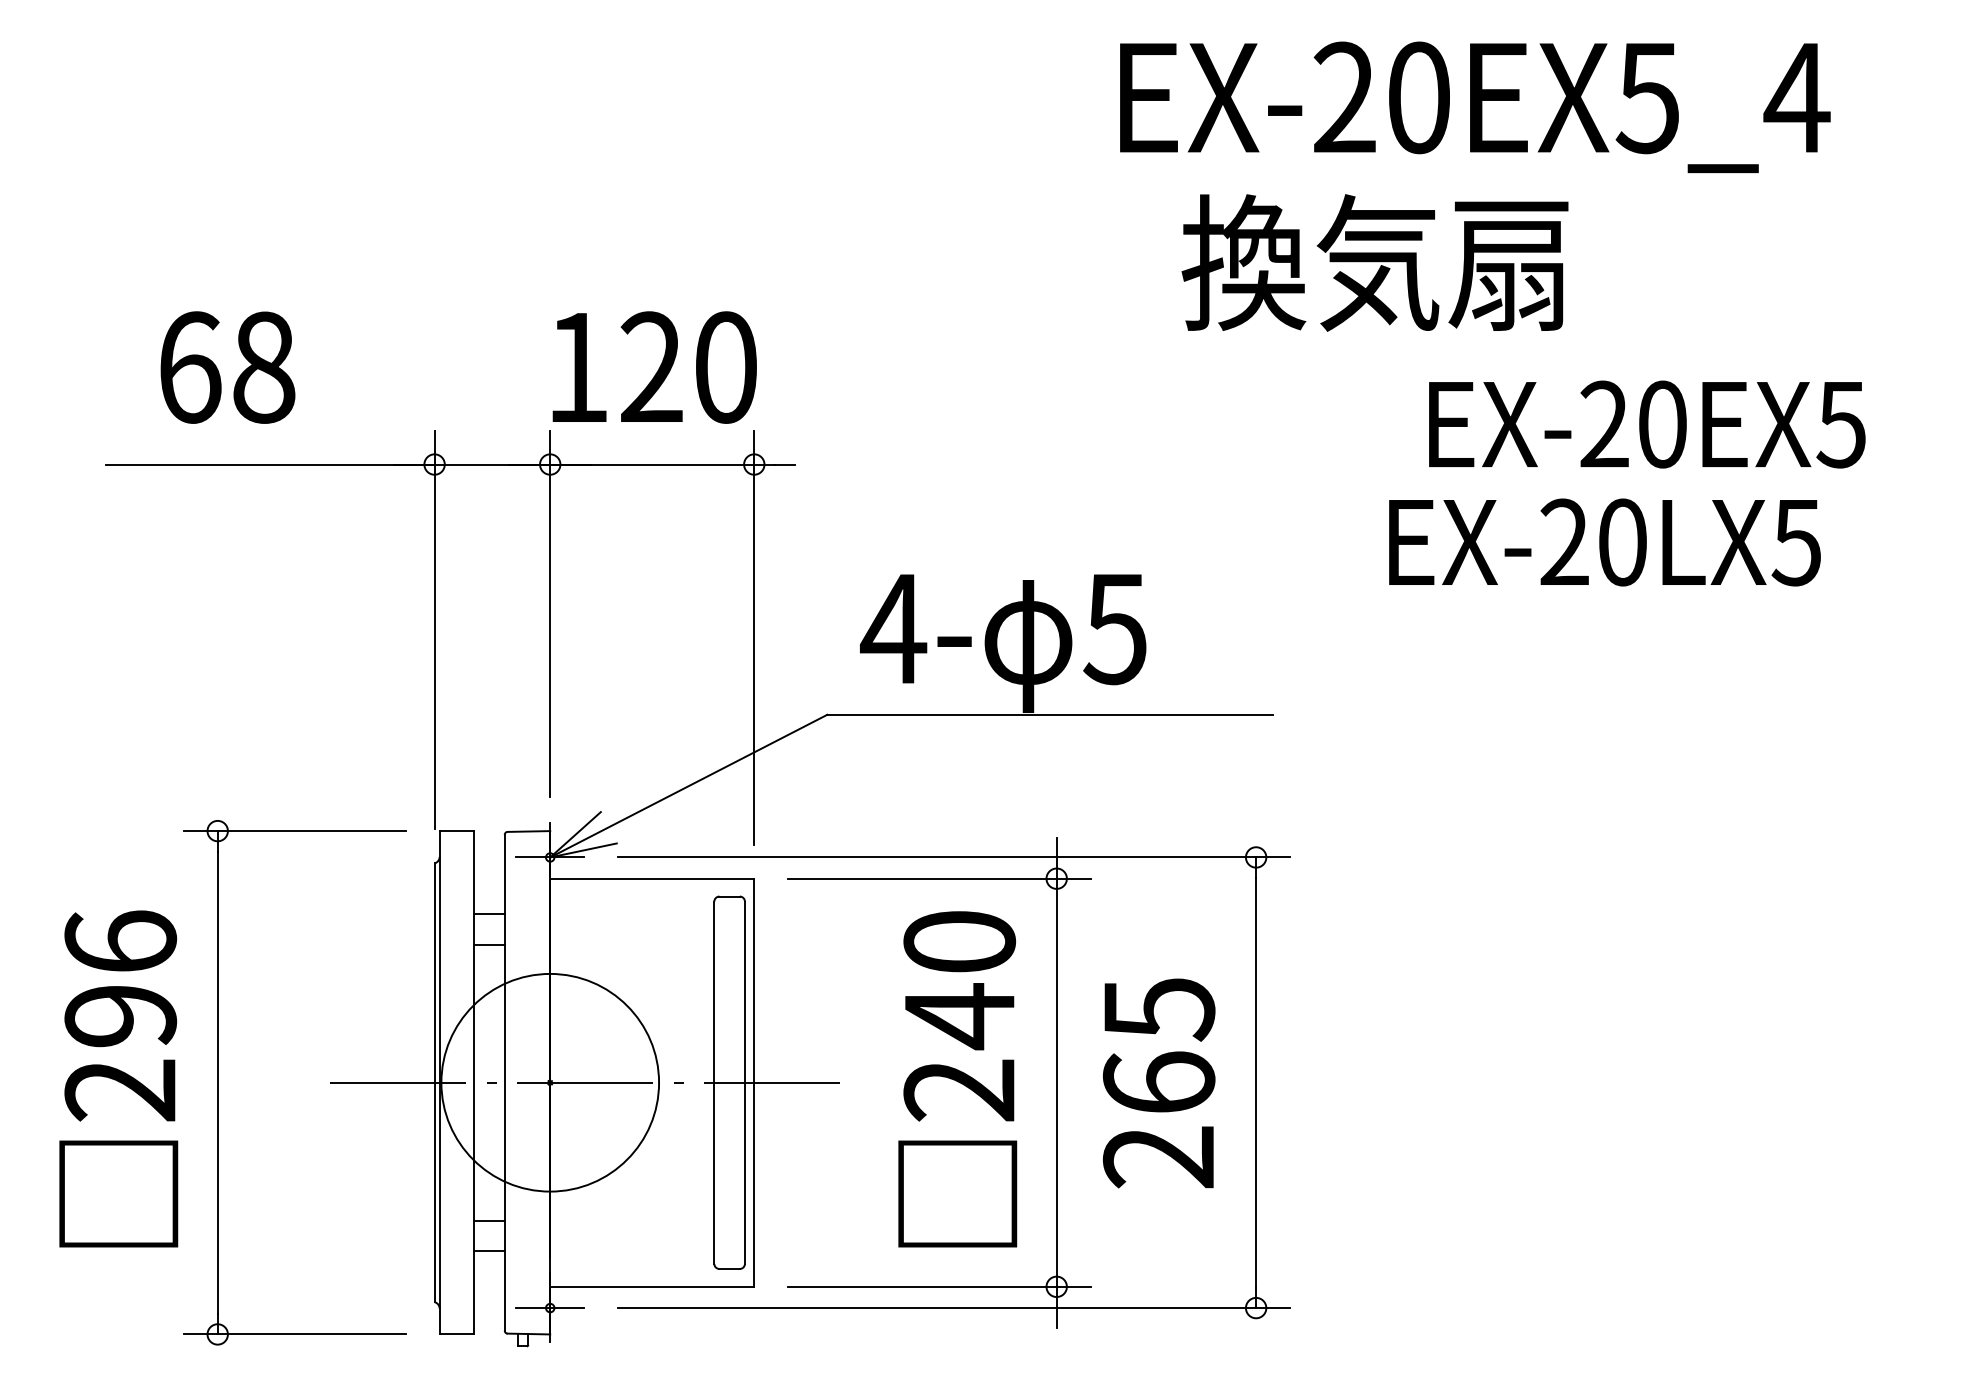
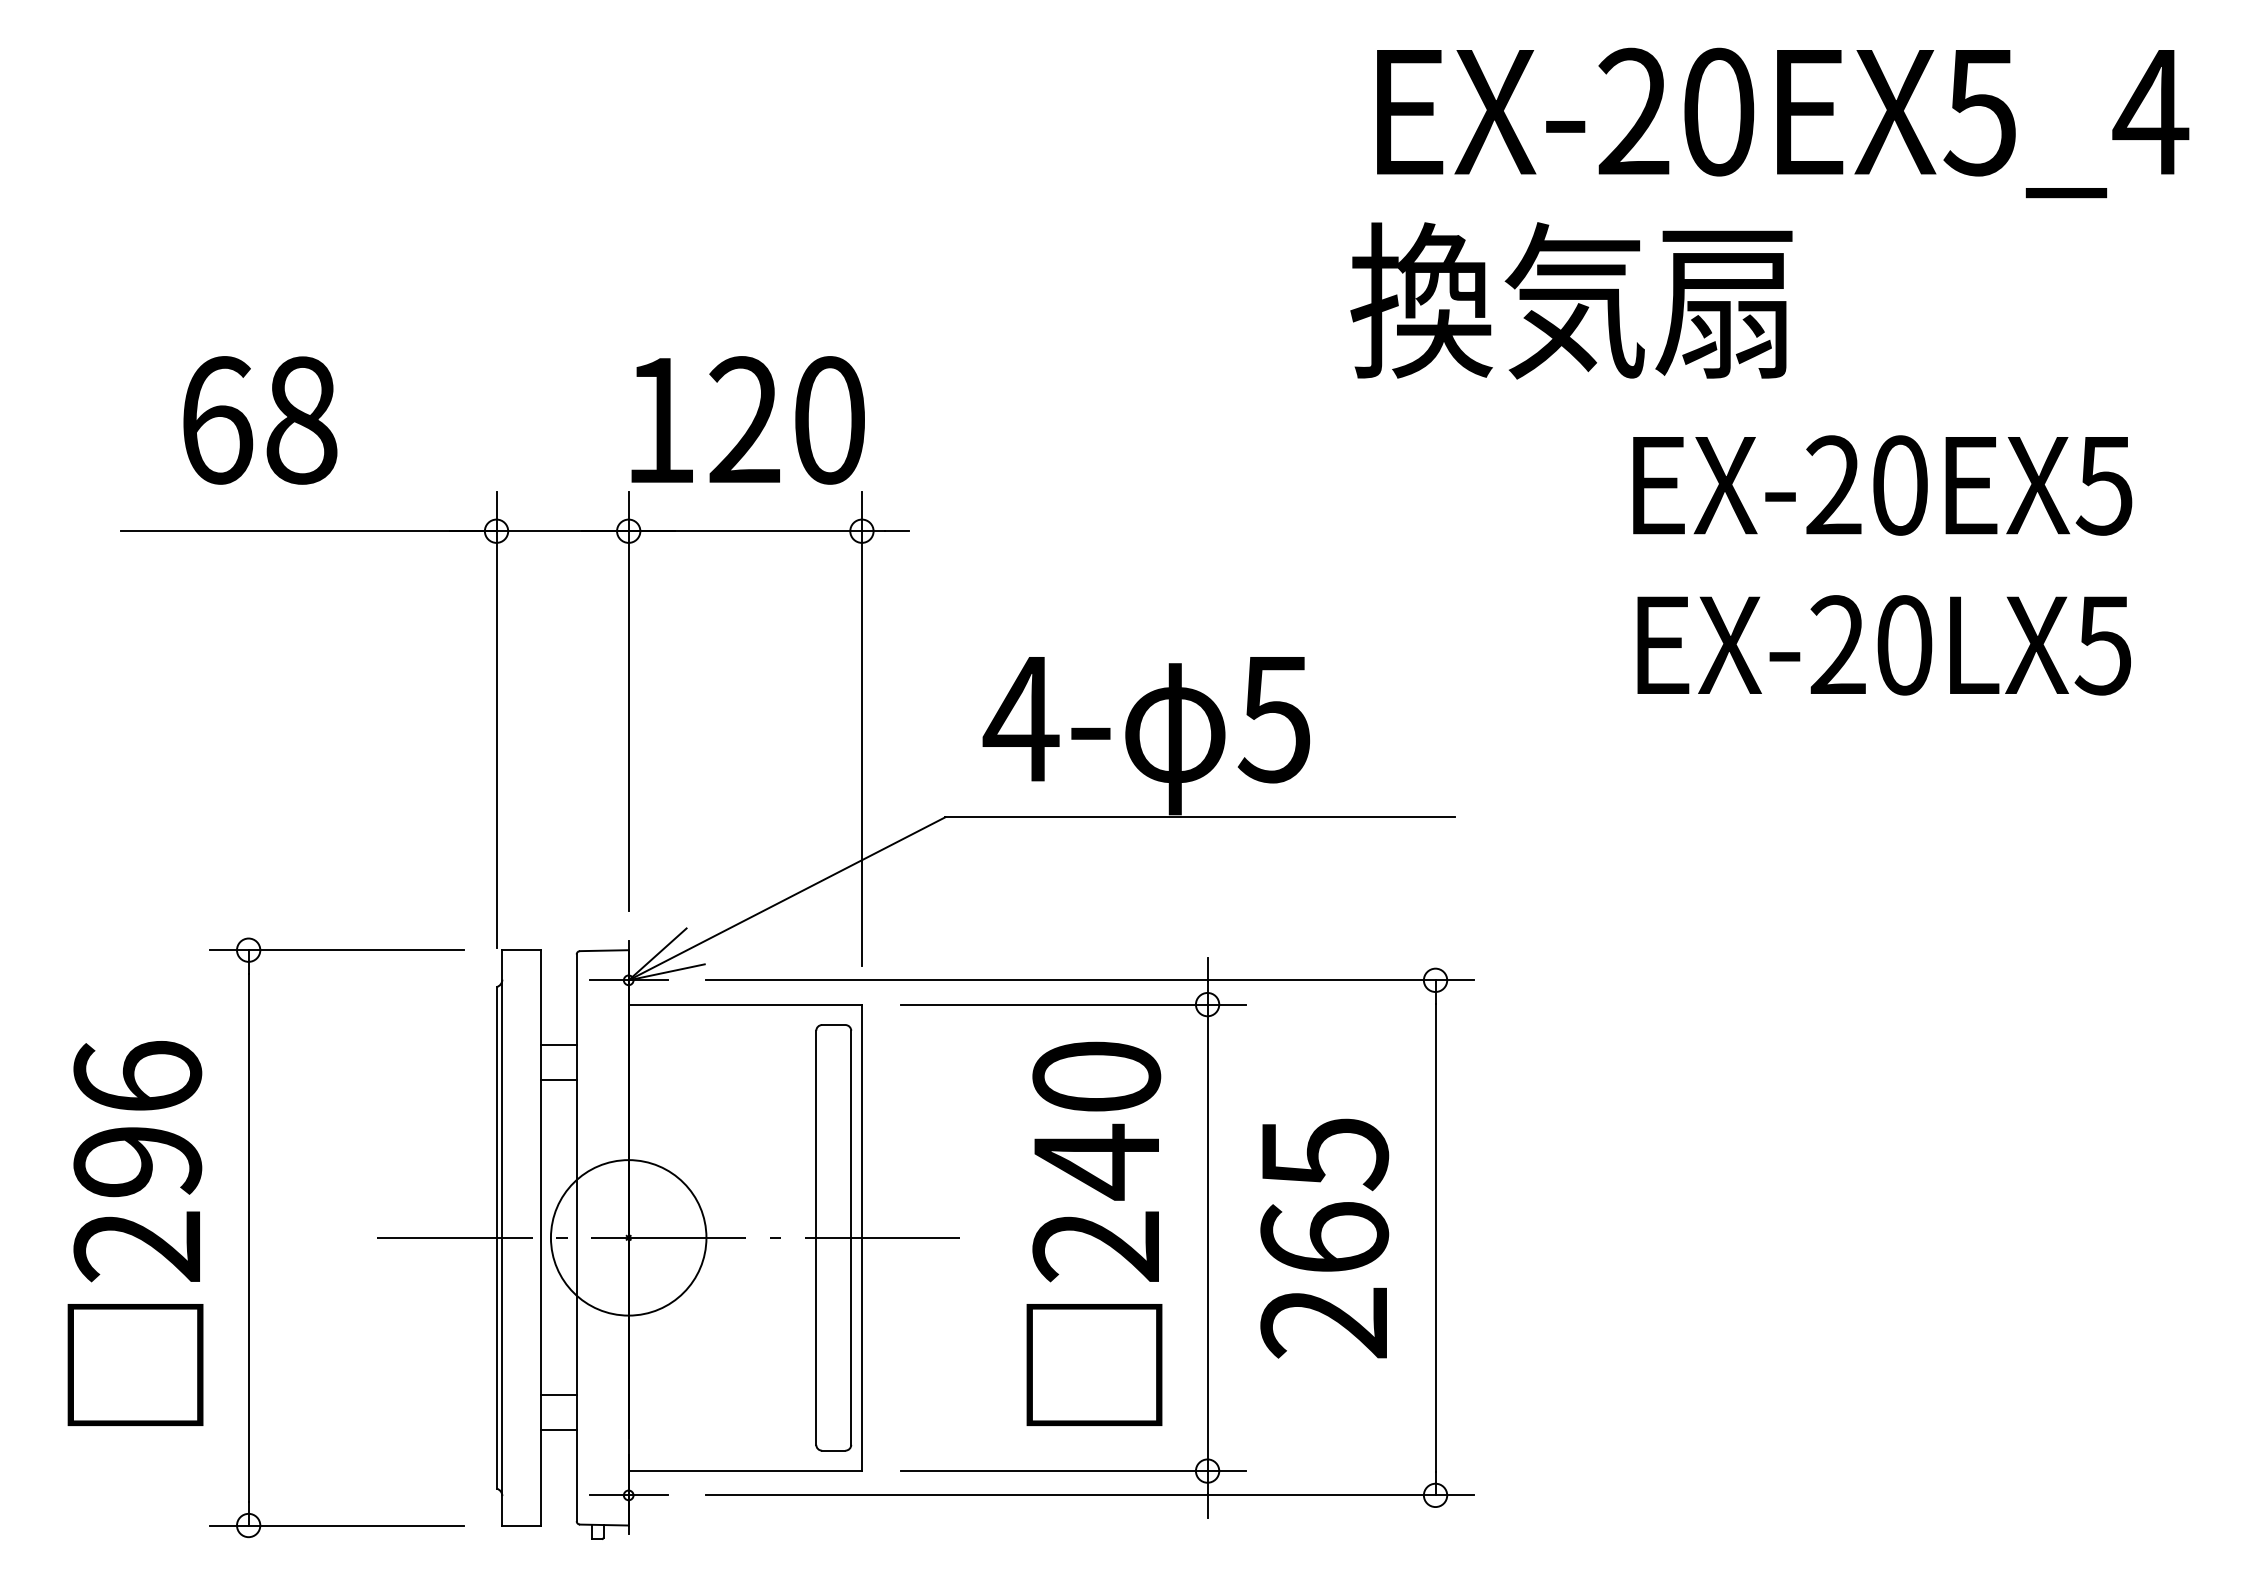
text: (1475, 106) -> (1783, 122), moved
text: (1604, 542) -> (1883, 645), moved
circle: (550, 1082) -> (628, 1237), size x0.62

